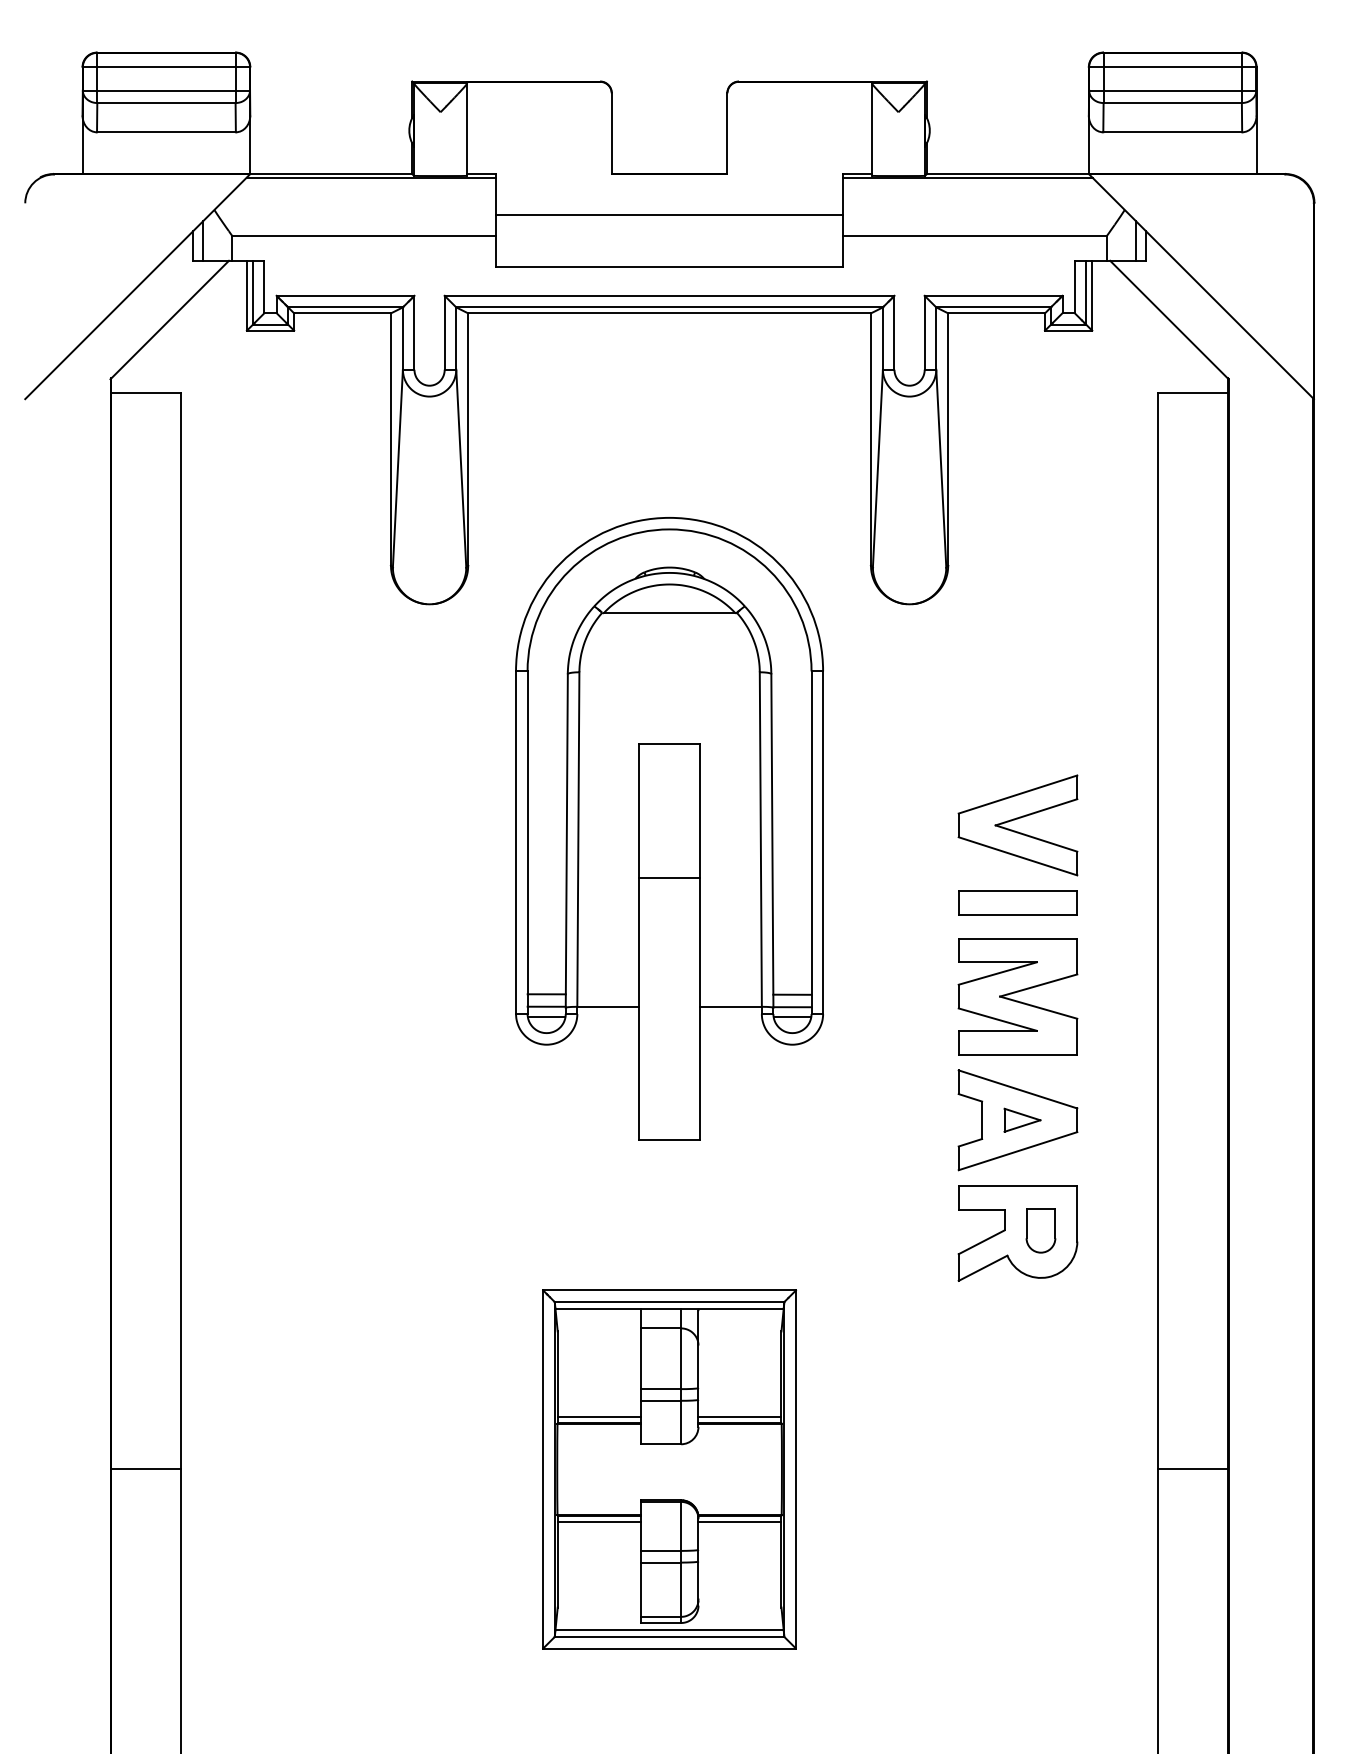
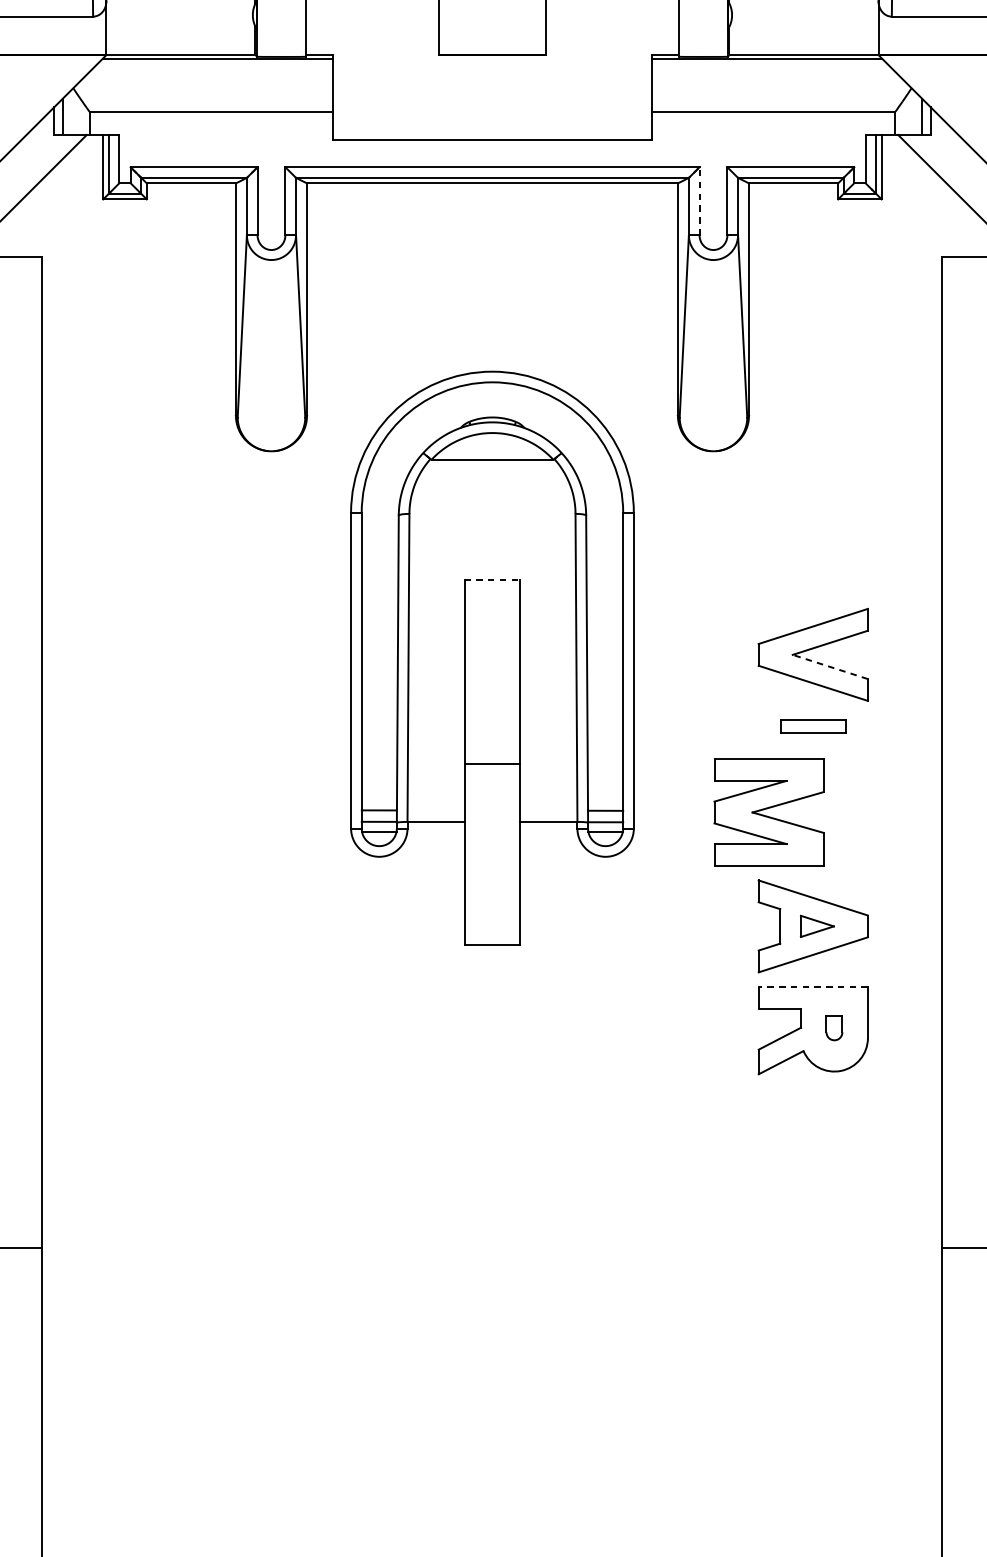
line: (669, 214) -> (492, 92), removed
line: (894, 332) -> (699, 201), solid -> dashed
line: (670, 744) -> (493, 580), solid -> dashed
line: (1036, 838) -> (830, 666), solid -> dashed
line: (669, 877) -> (492, 763), moved
part: (1017, 902) -> (812, 725), size x0.6
part: (1017, 996) -> (768, 812), moved
line: (1017, 1186) -> (812, 987), solid -> dashed
part: (1040, 1230) -> (834, 1027), size x0.6
part: (669, 1469) -> (492, 1247), removed

